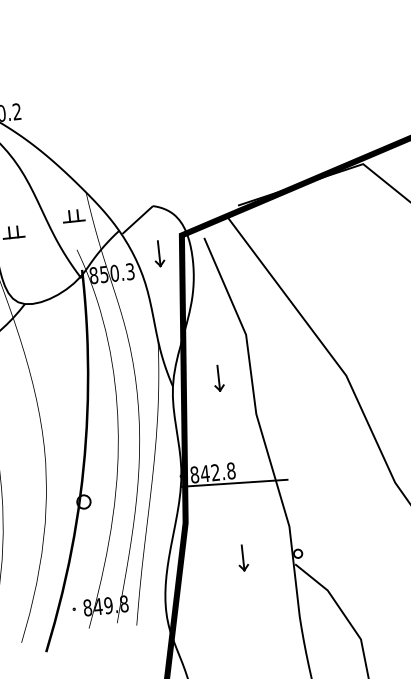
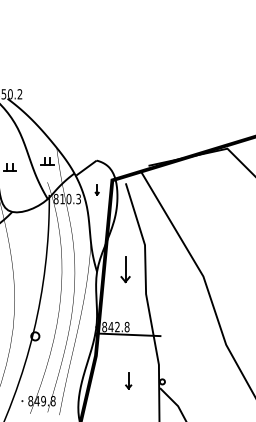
part: (157, 253) -> (96, 189), size x0.6
text: (104, 275) -> (62, 199), 850.3 -> 810.3
part: (218, 377) -> (125, 269), size x1.6

